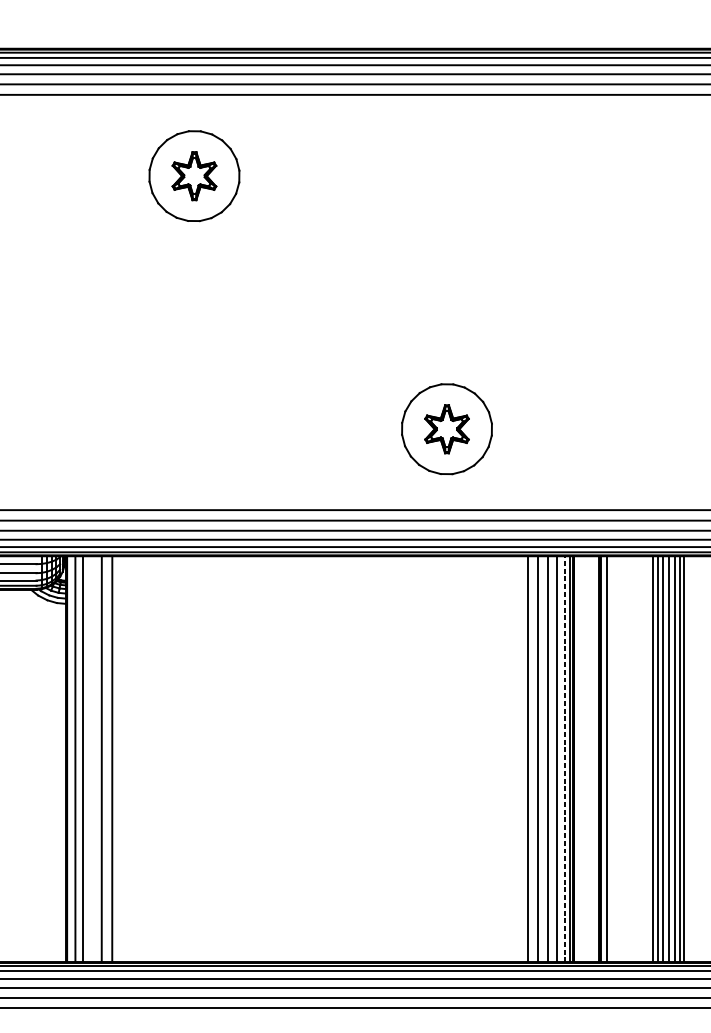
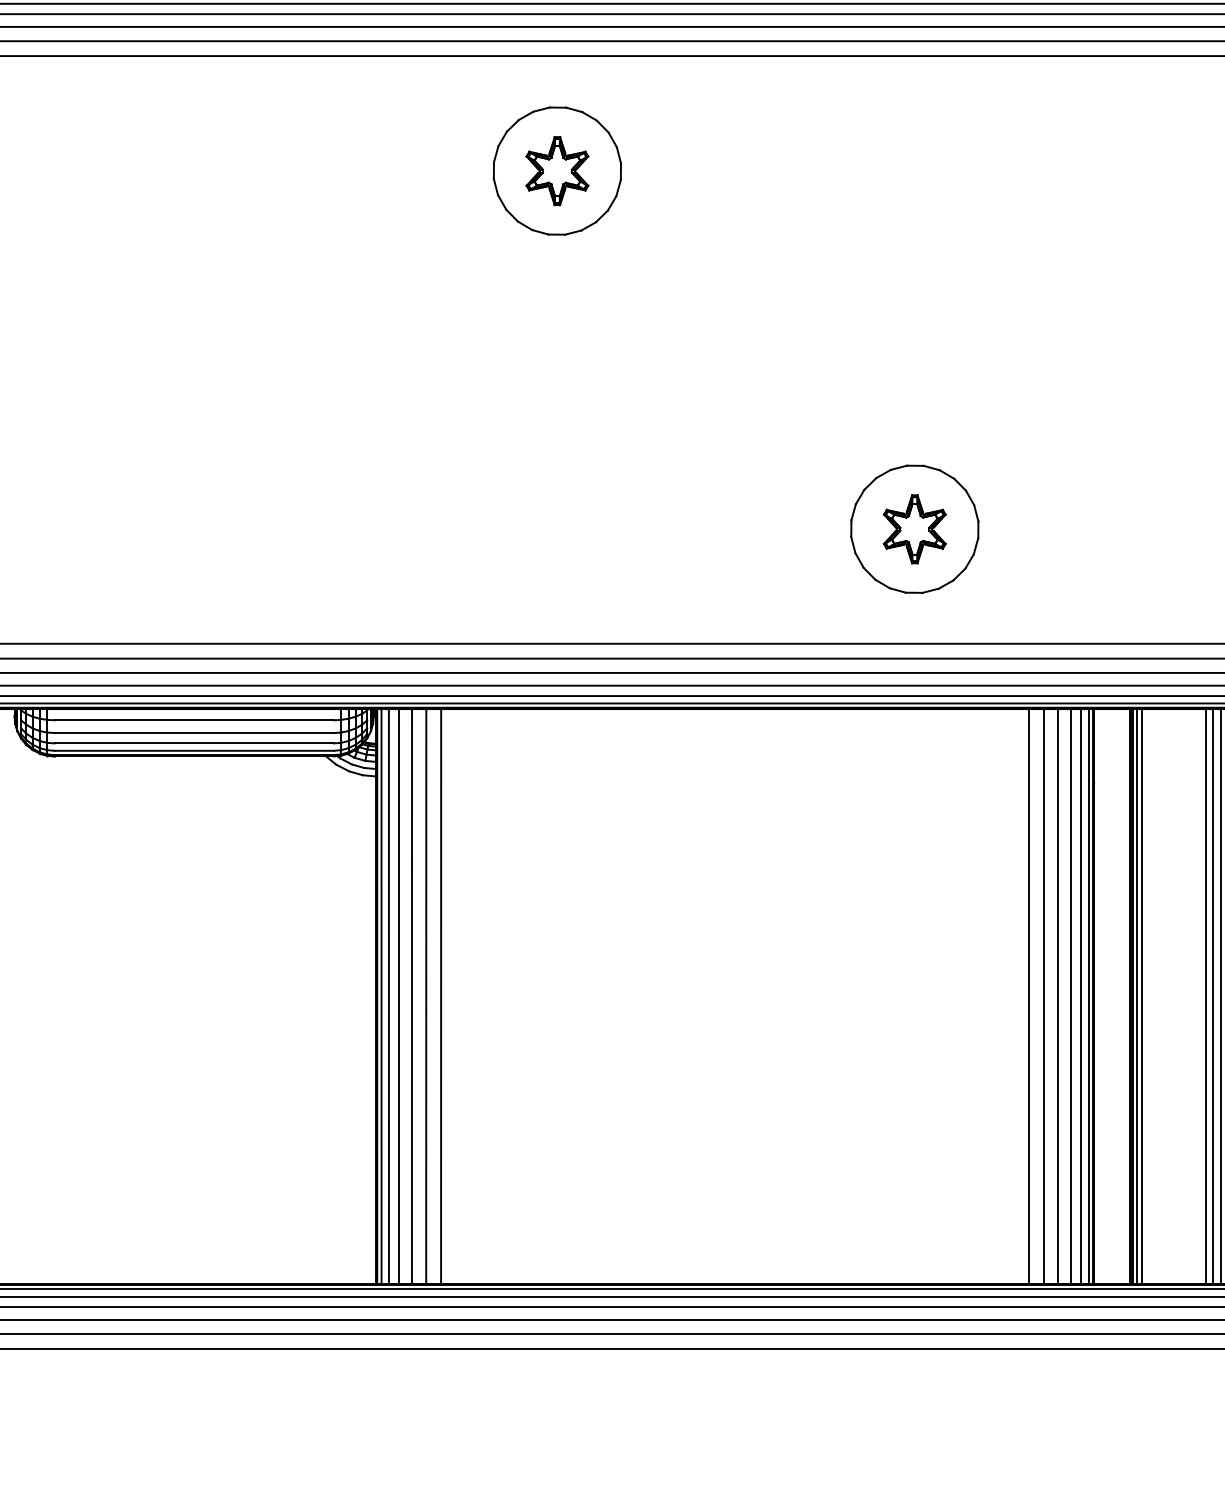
line: (564, 758) -> (1081, 995), dashed -> solid
line: (70, 759) -> (381, 996), added
line: (91, 759) -> (411, 996), added
line: (603, 759) -> (1136, 996), added

